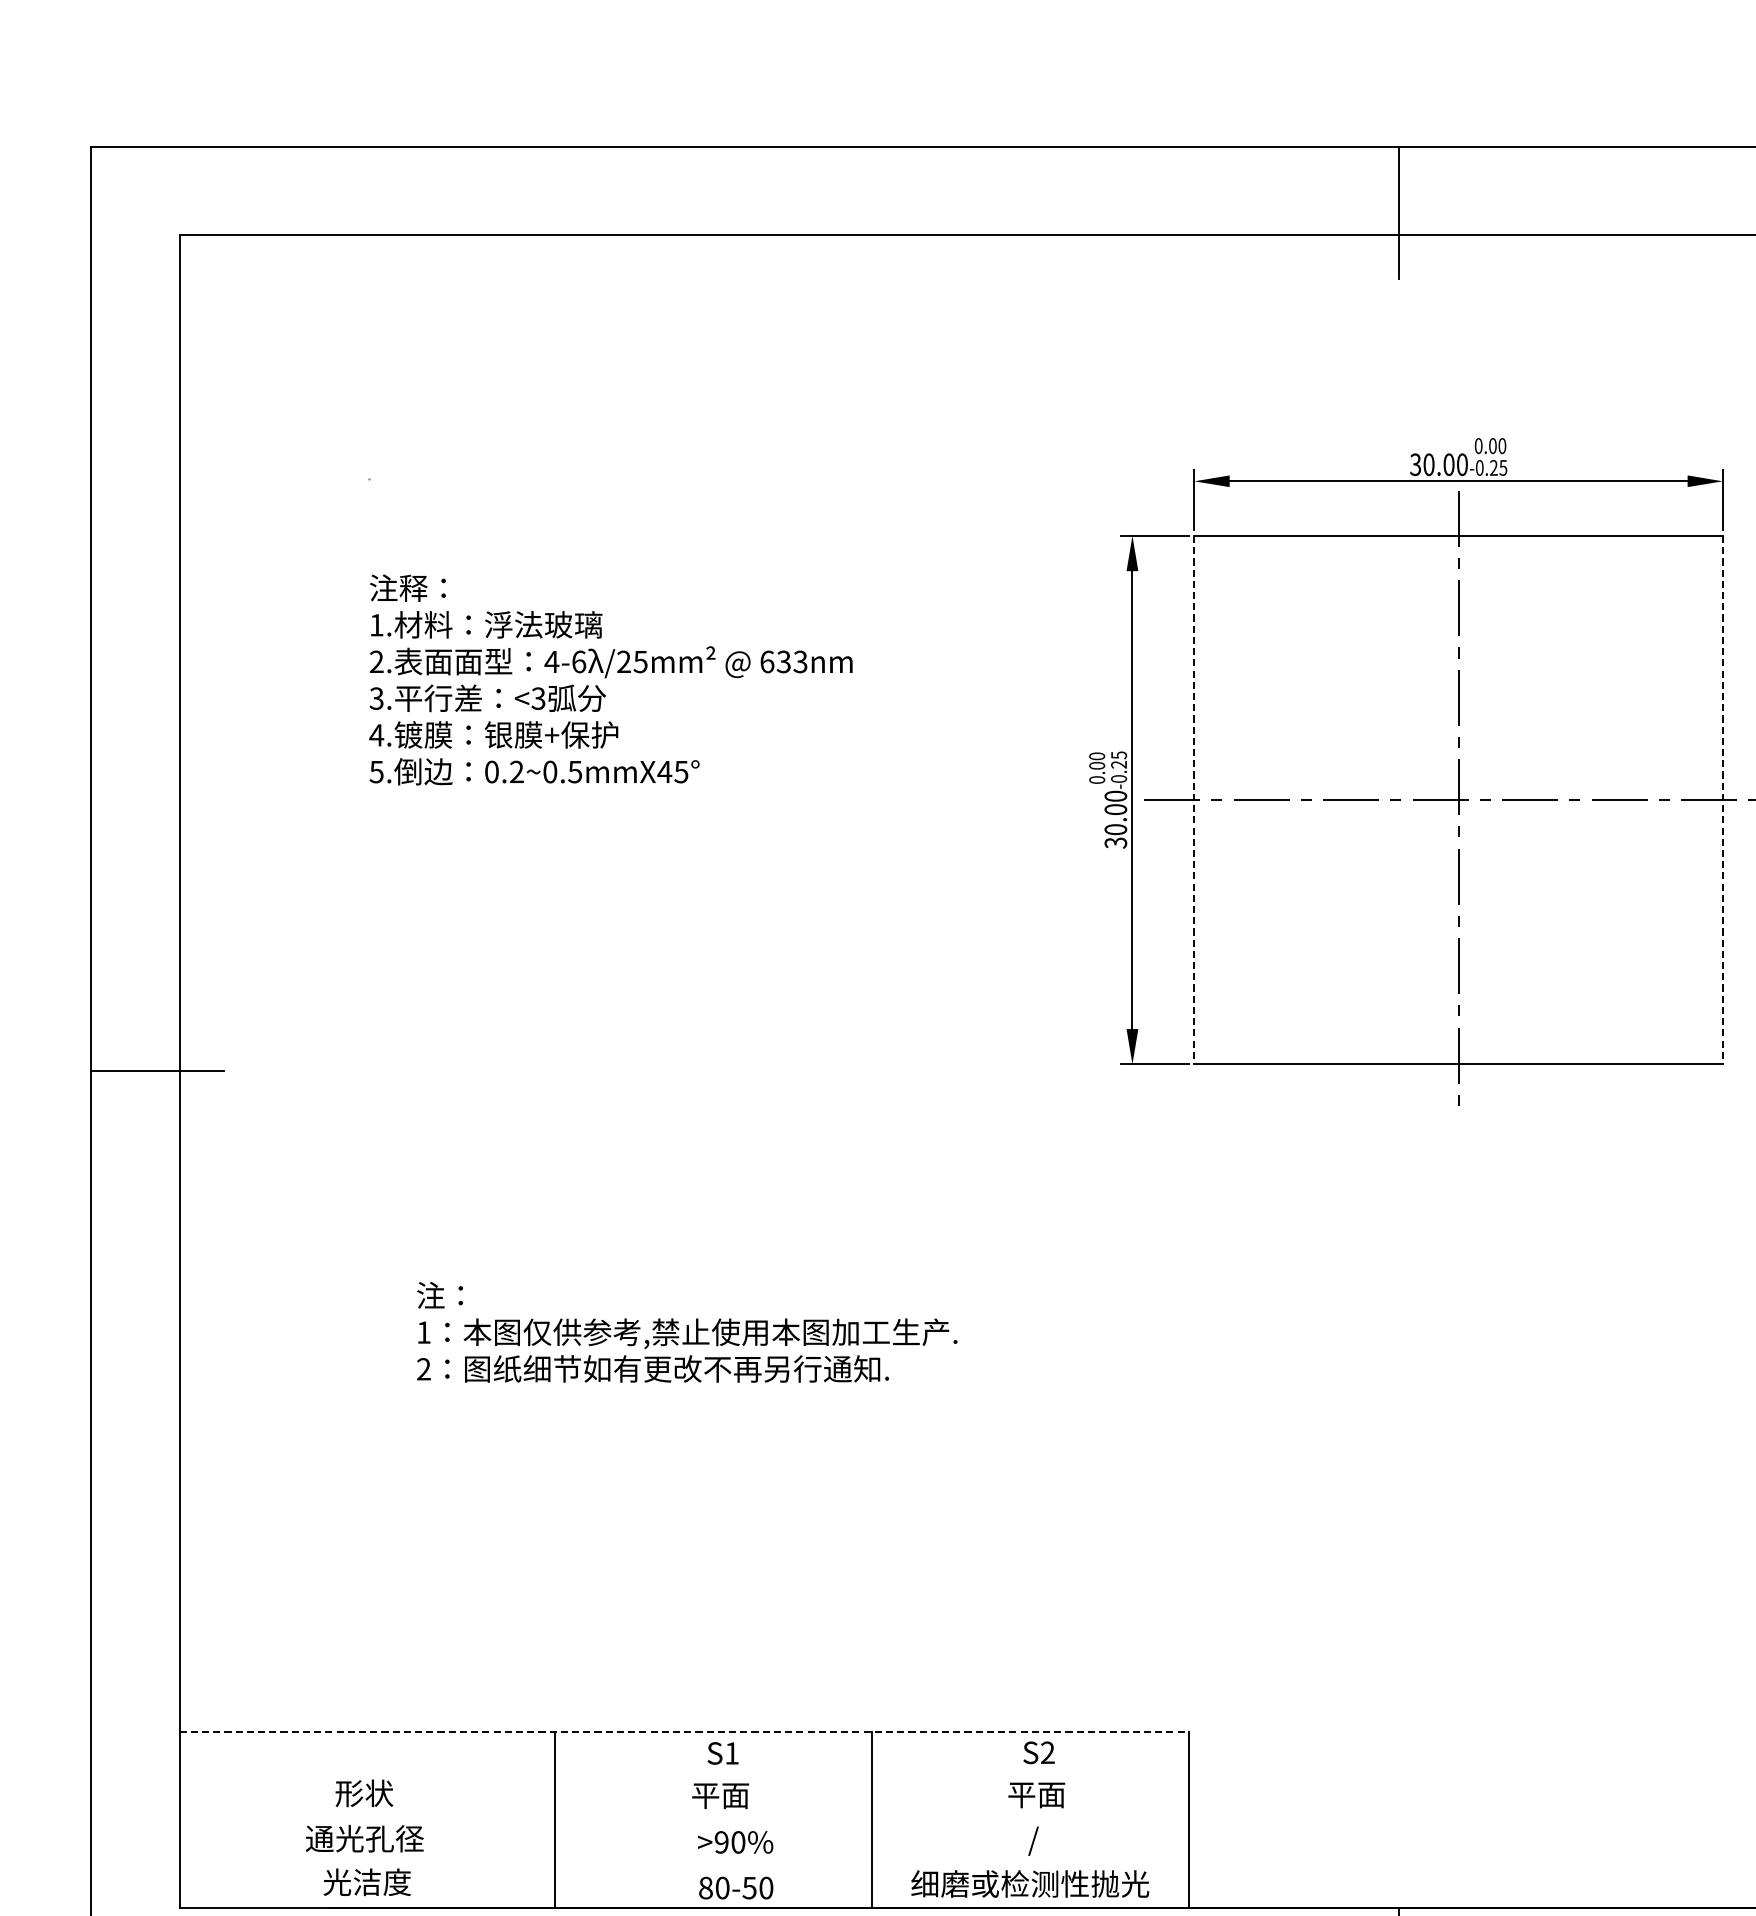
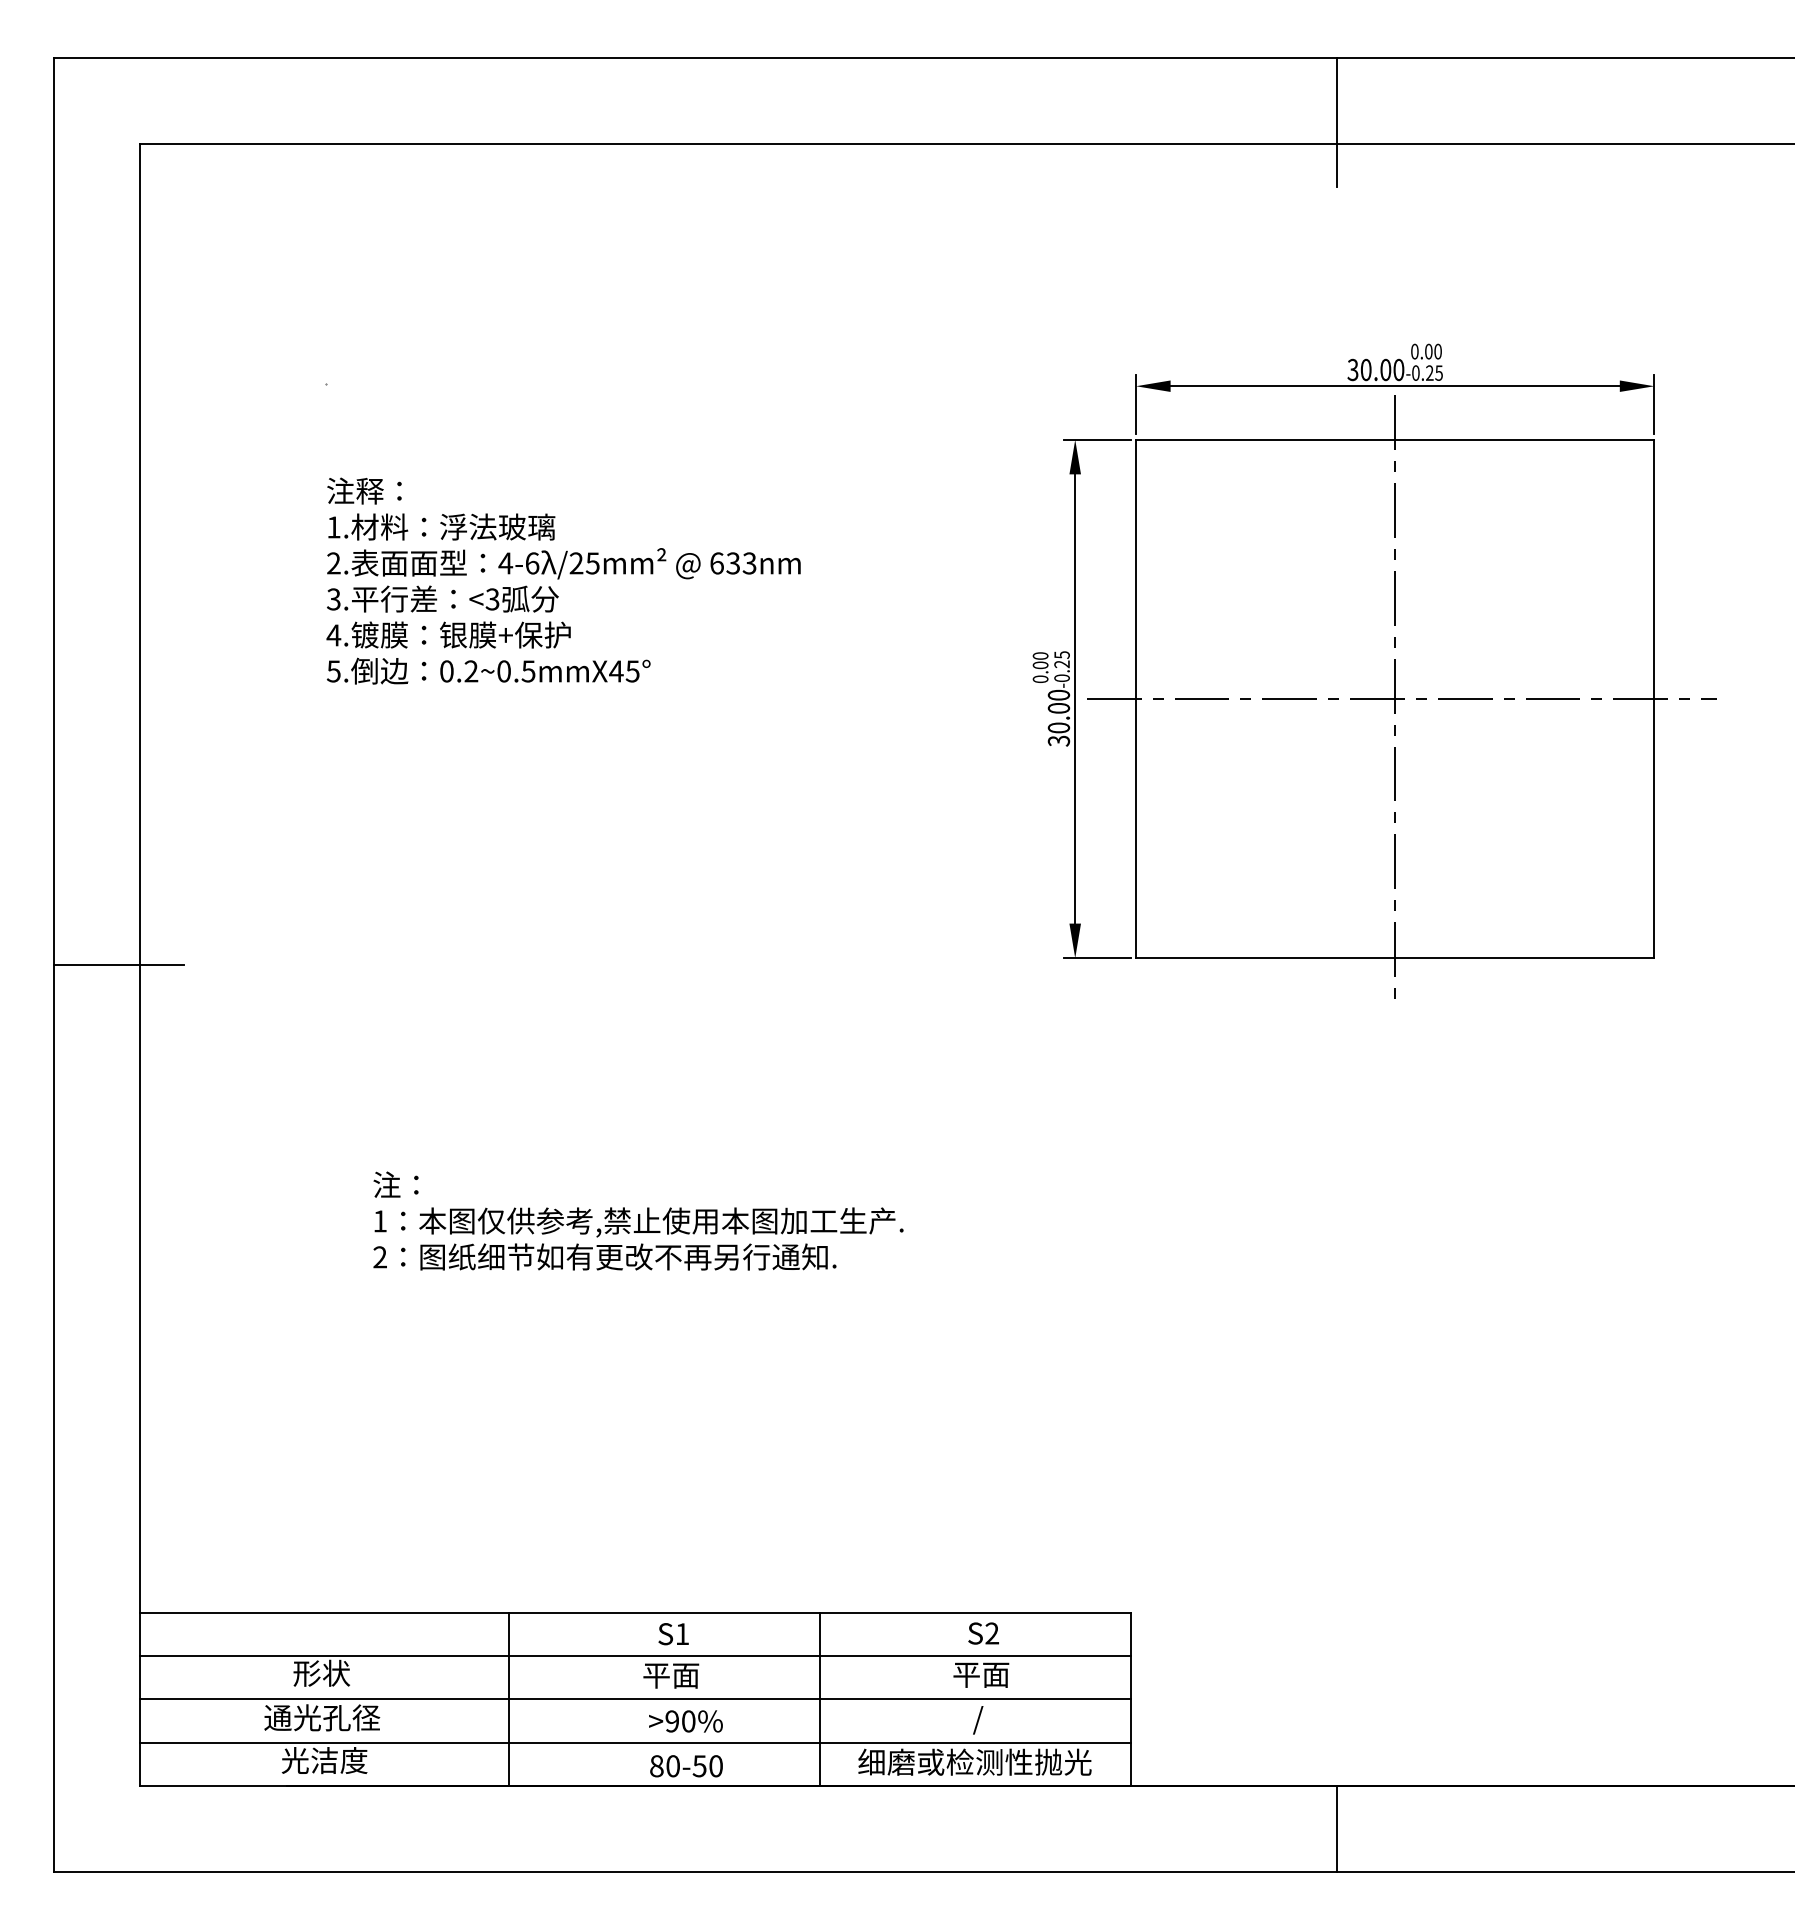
line: (1194, 800) -> (1136, 699), dashed -> solid
line: (1722, 800) -> (1654, 699), dashed -> solid
line: (685, 1731) -> (636, 1612), dashed -> solid
line: (684, 1776) -> (635, 1656), added
line: (684, 1820) -> (635, 1699), added
line: (684, 1863) -> (635, 1742), added

